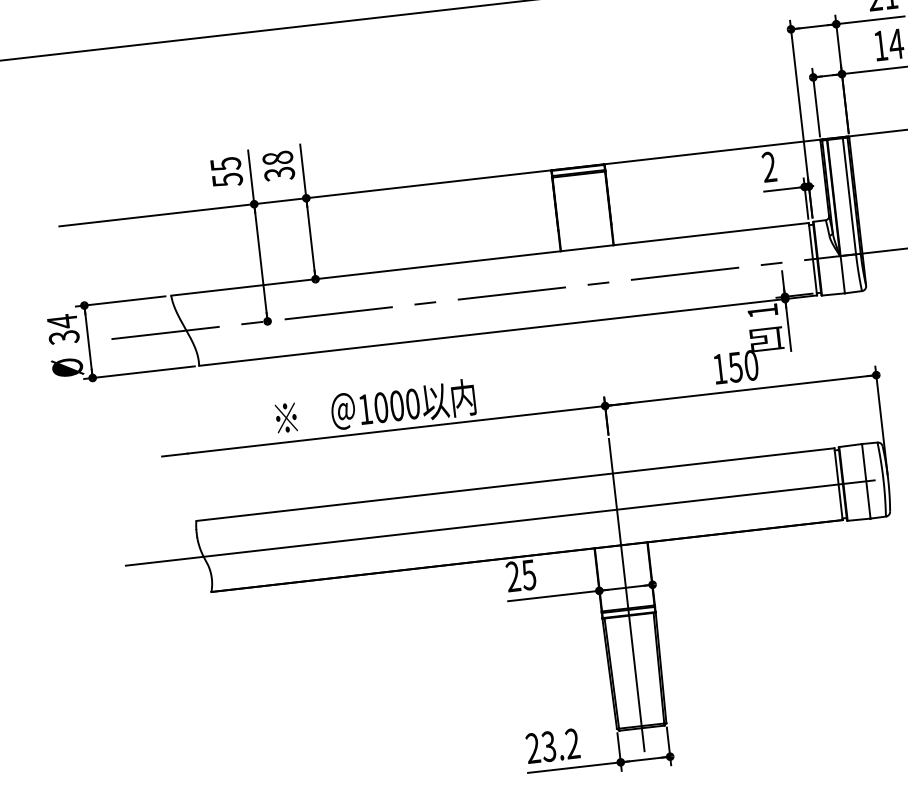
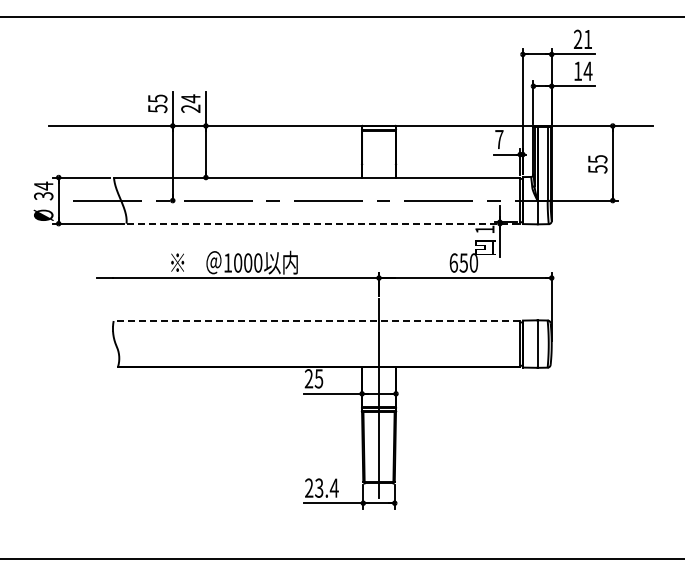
text: (278, 165) -> (190, 103), 38 -> 24
text: (769, 165) -> (499, 138), 2 -> 7
line: (508, 330) -> (323, 223), solid -> dashed
text: (719, 368) -> (453, 262), 150 -> 650
line: (514, 485) -> (316, 321), solid -> dashed
line: (500, 523) -> (304, 344), removed
text: (571, 742) -> (333, 487), 23.2 -> 23.4

